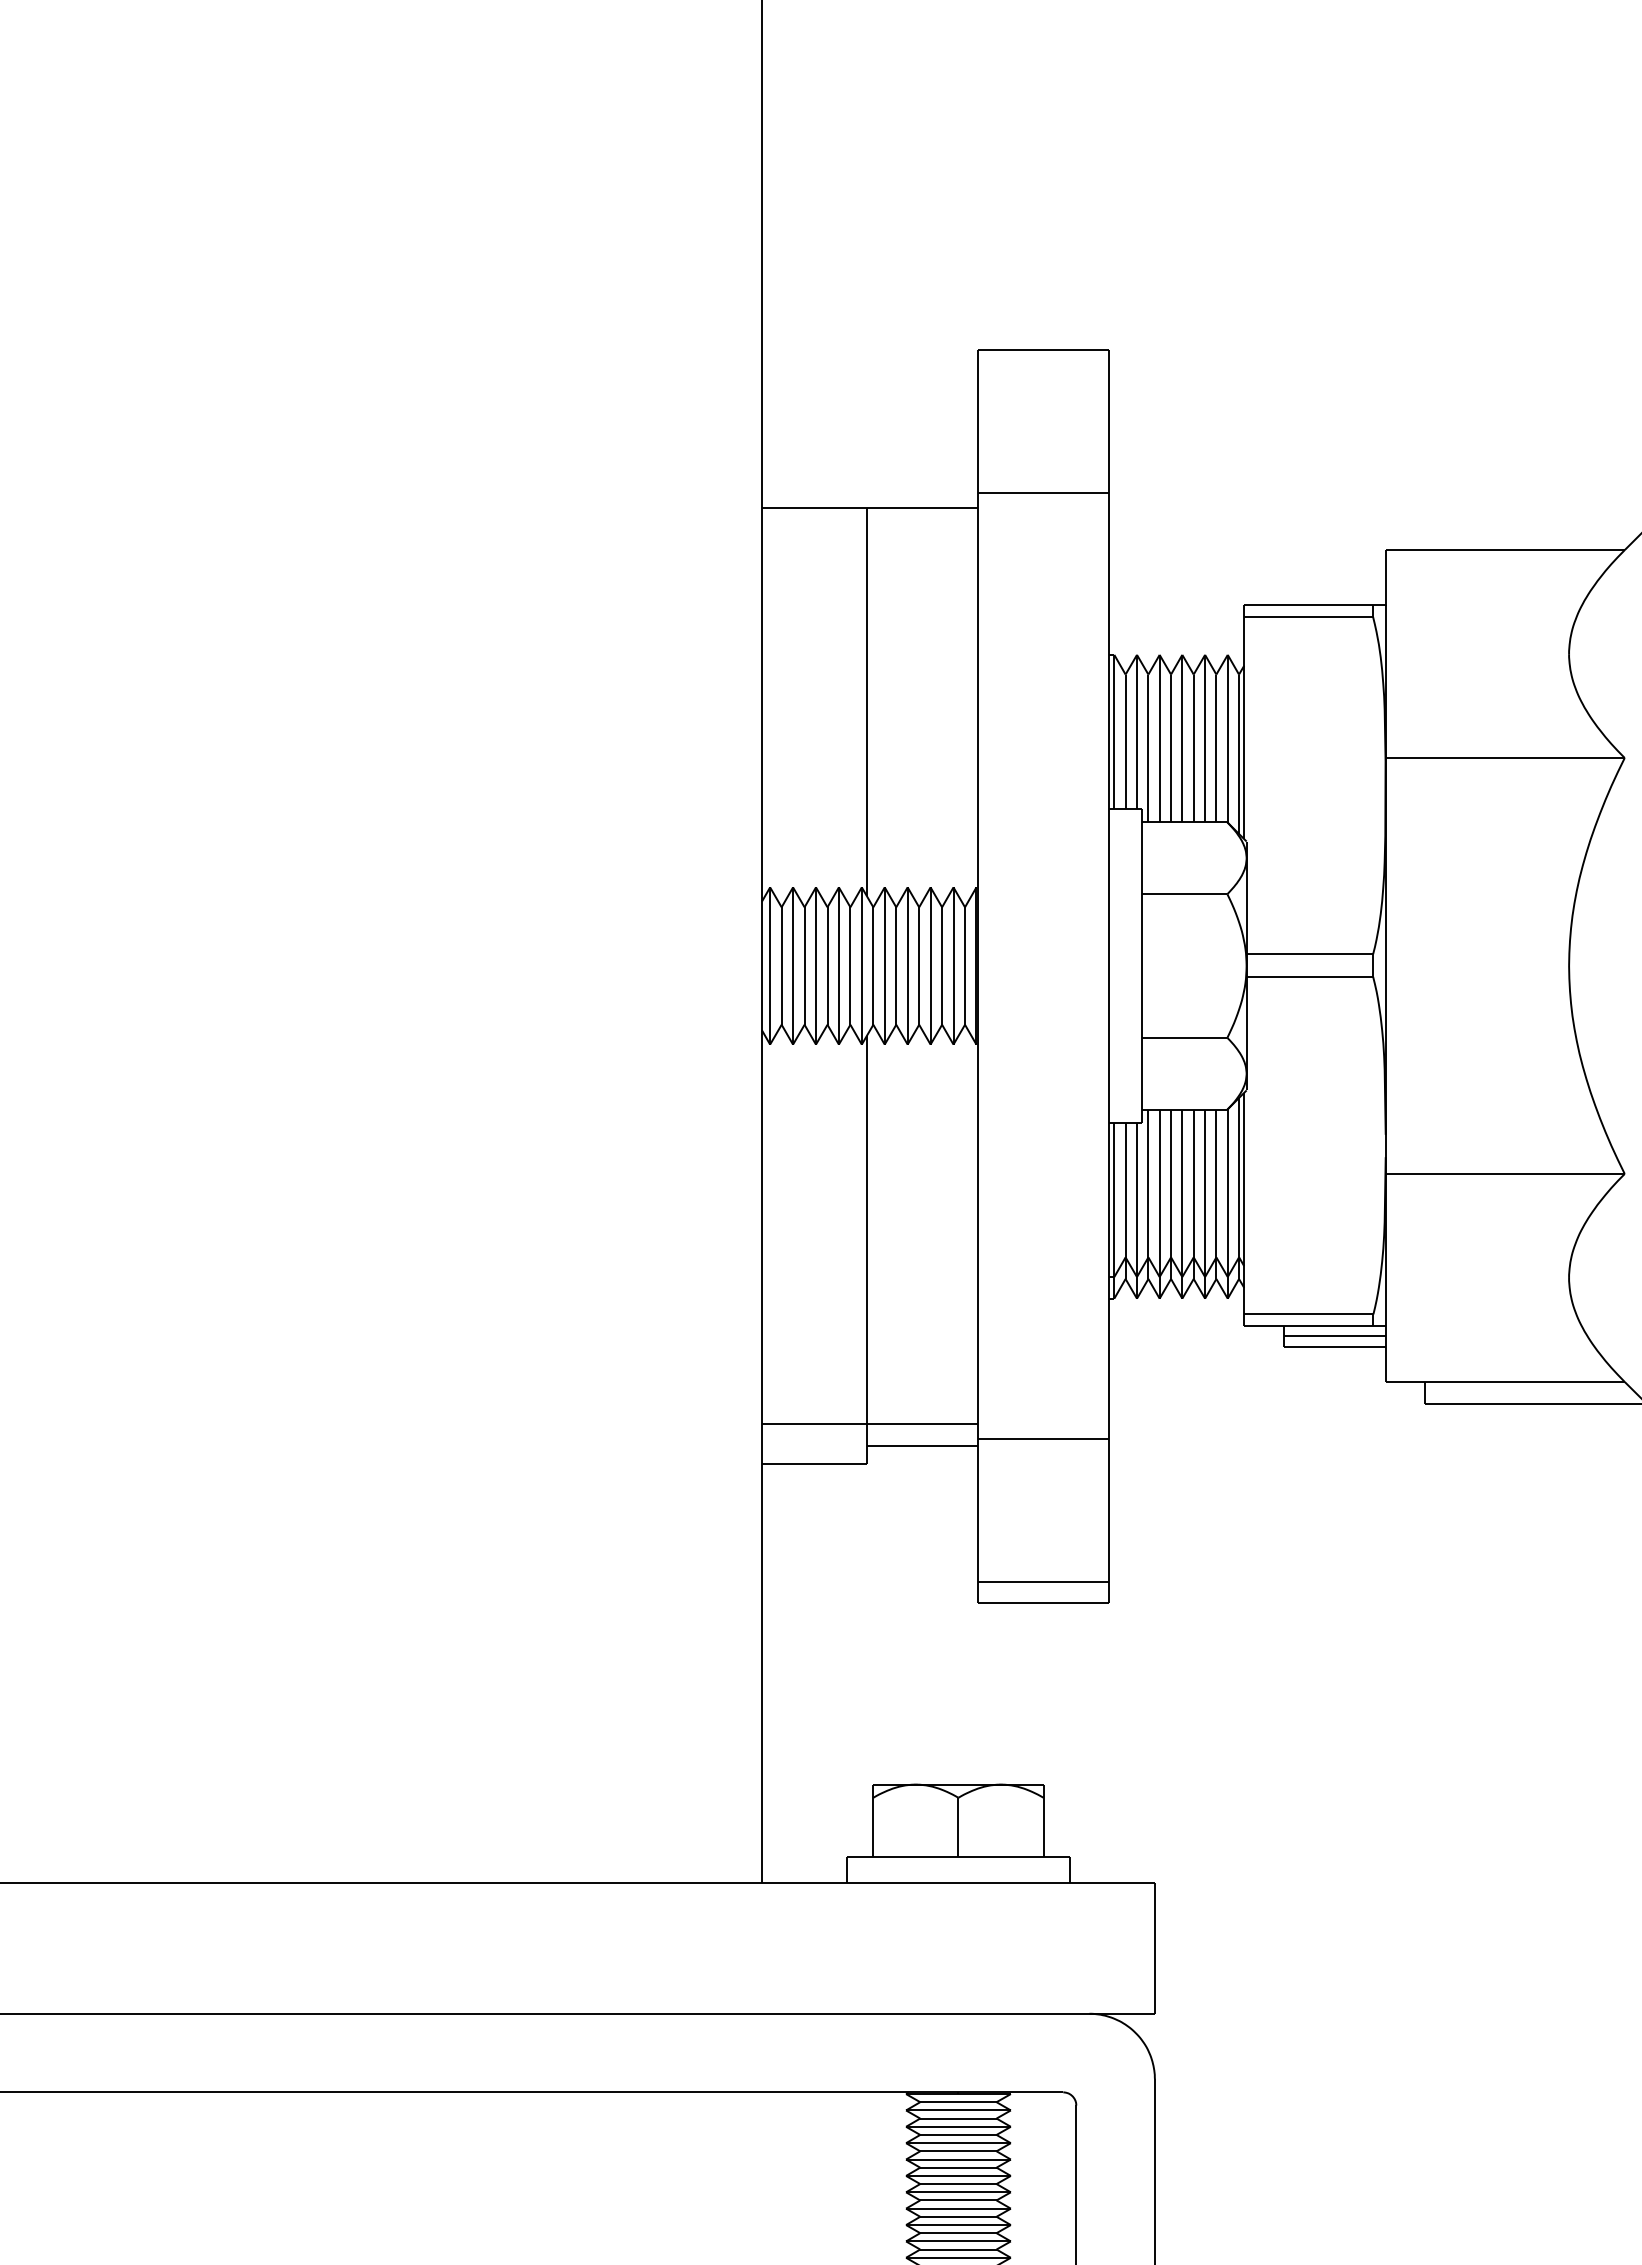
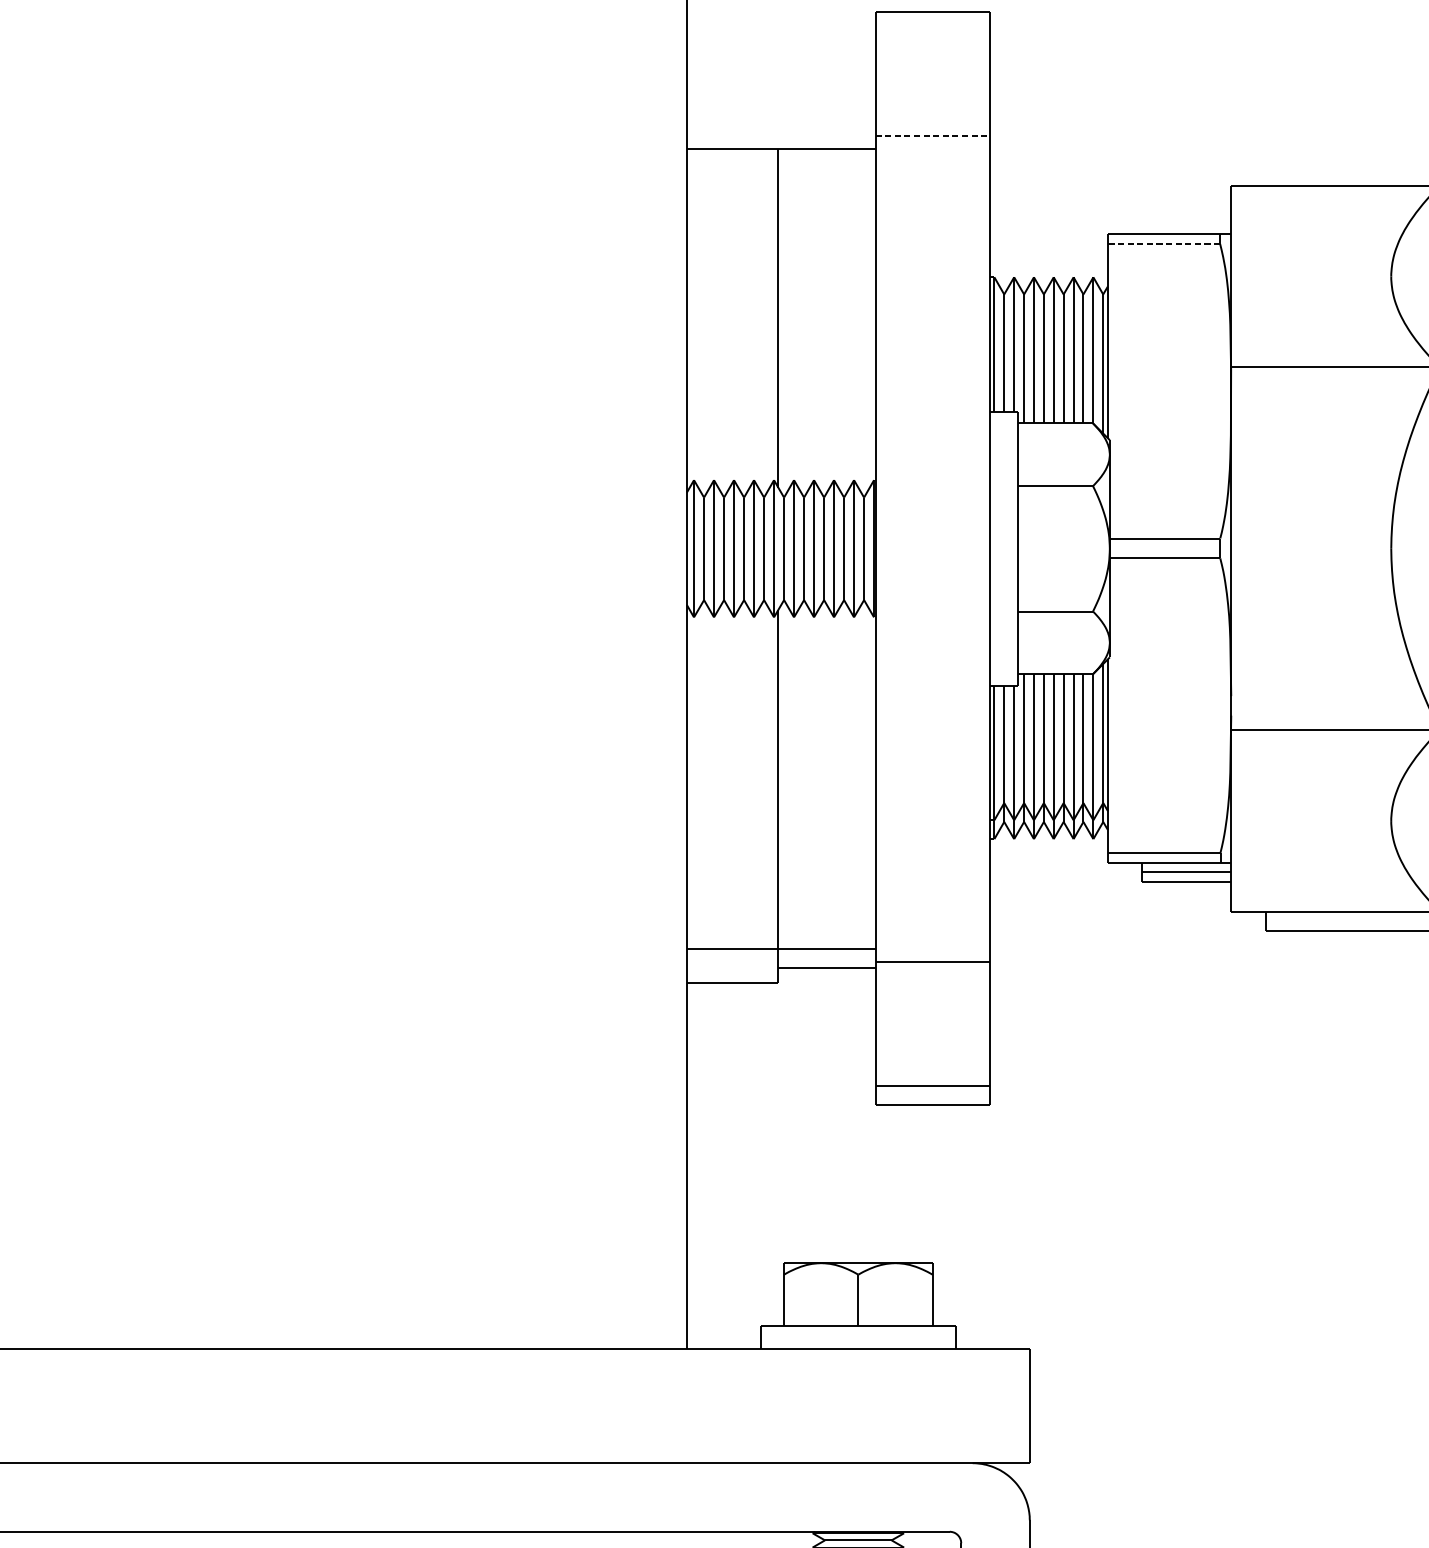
line: (1044, 493) -> (933, 136), solid -> dashed
line: (1308, 616) -> (1163, 243), solid -> dashed

